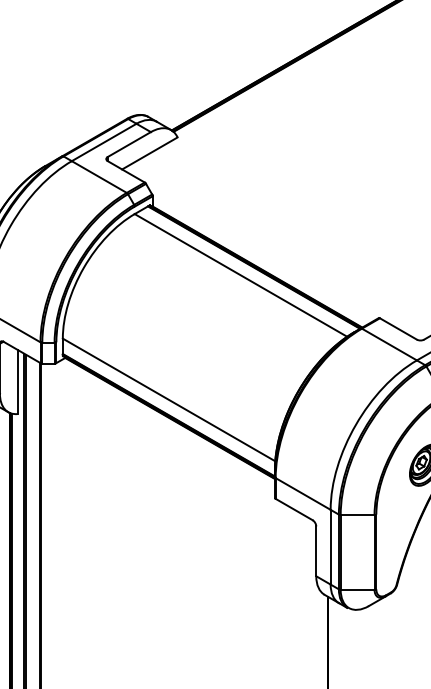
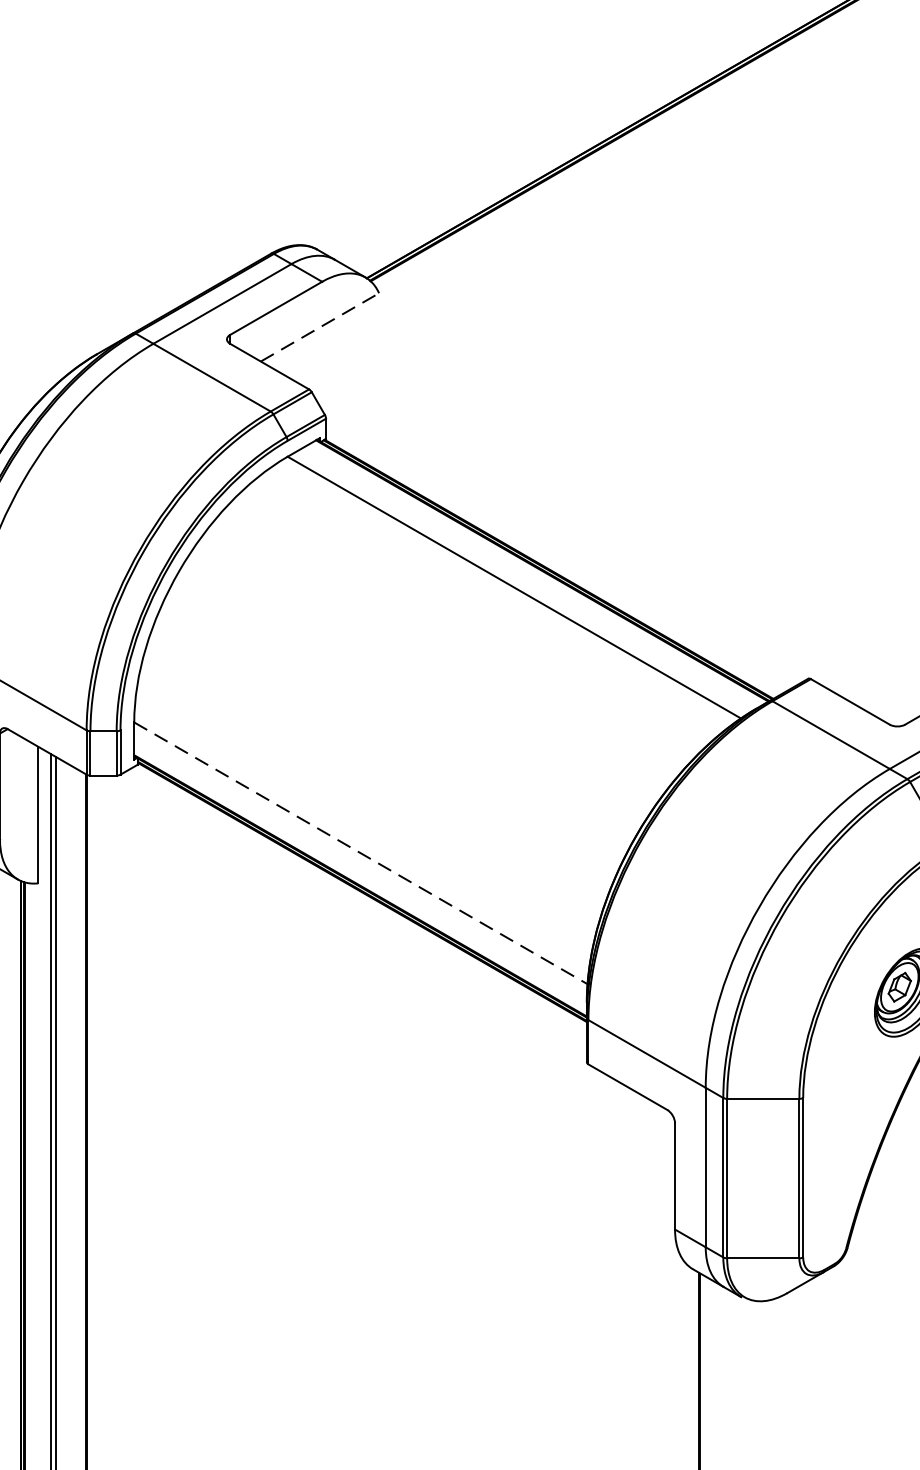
line: (149, 153) -> (319, 327), solid -> dashed
line: (169, 399) -> (361, 852), solid -> dashed

